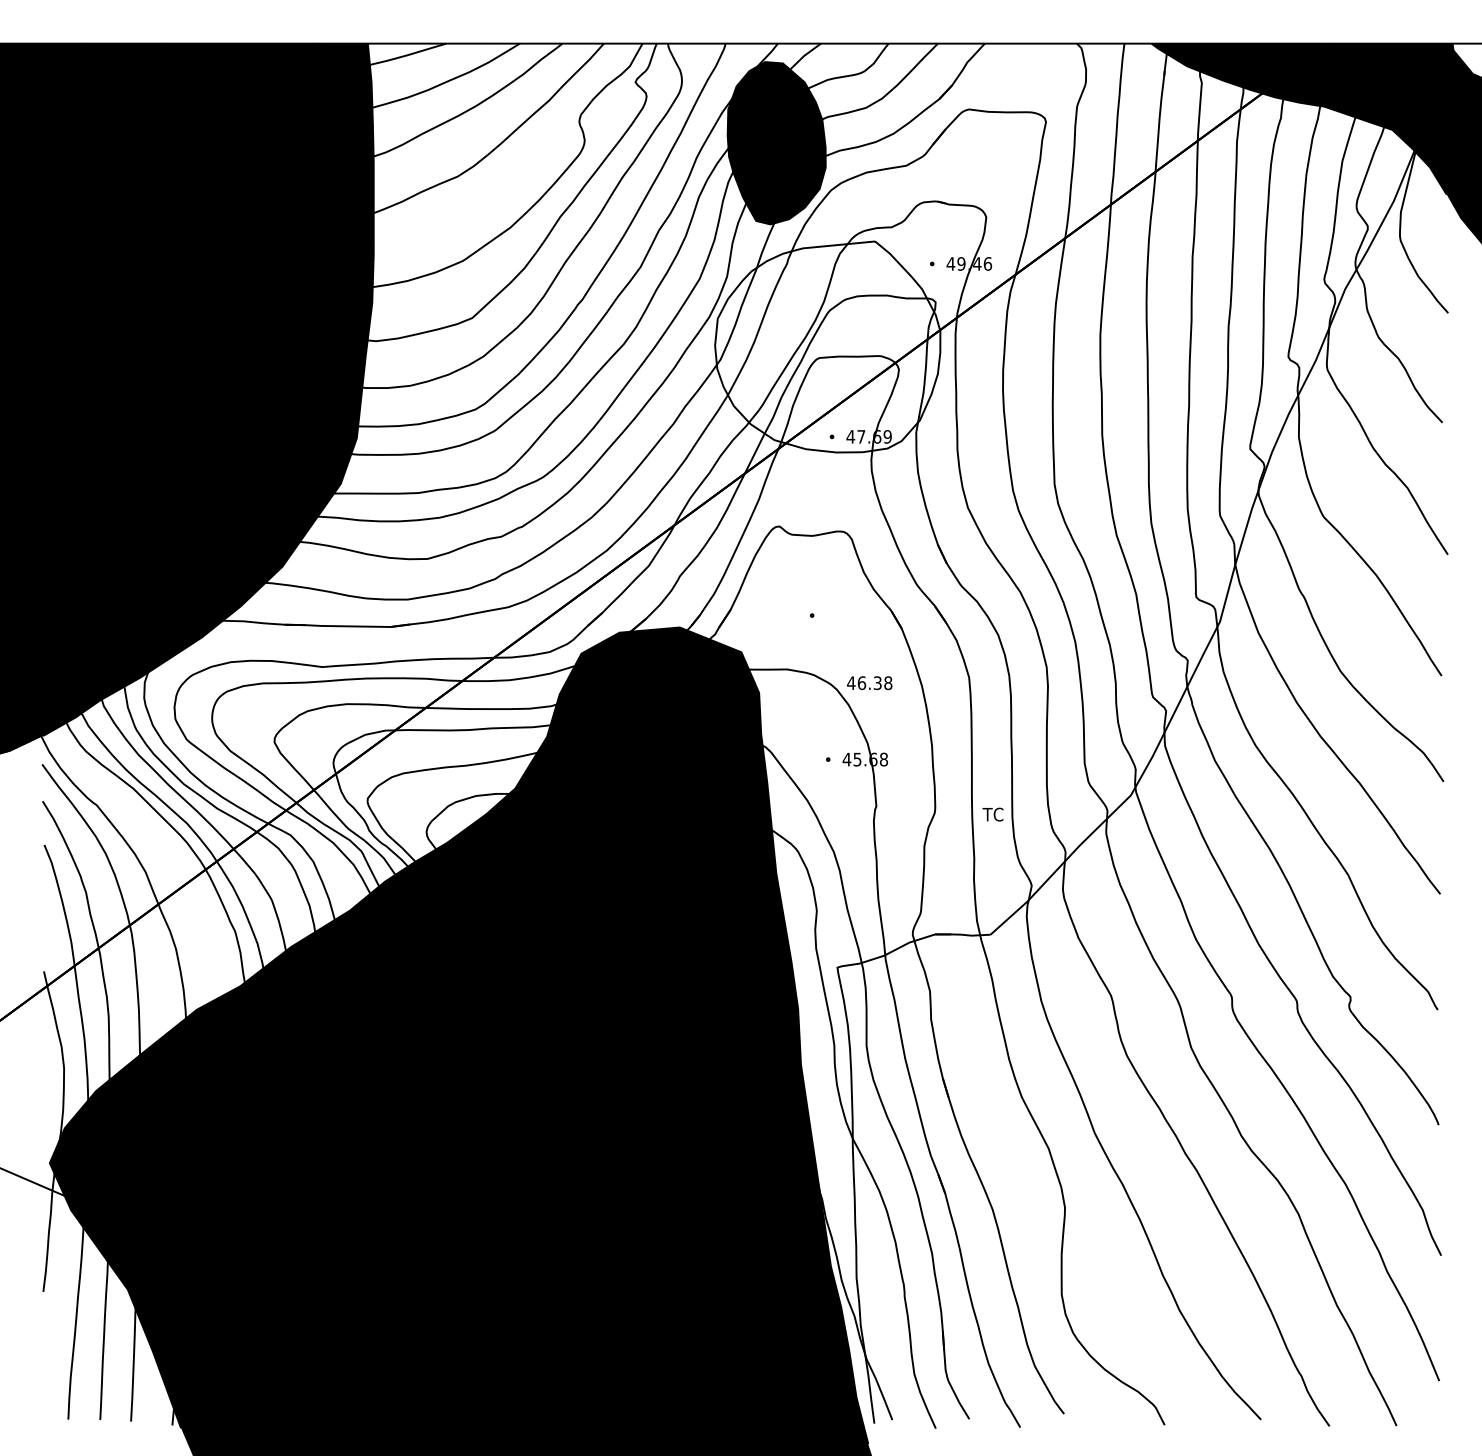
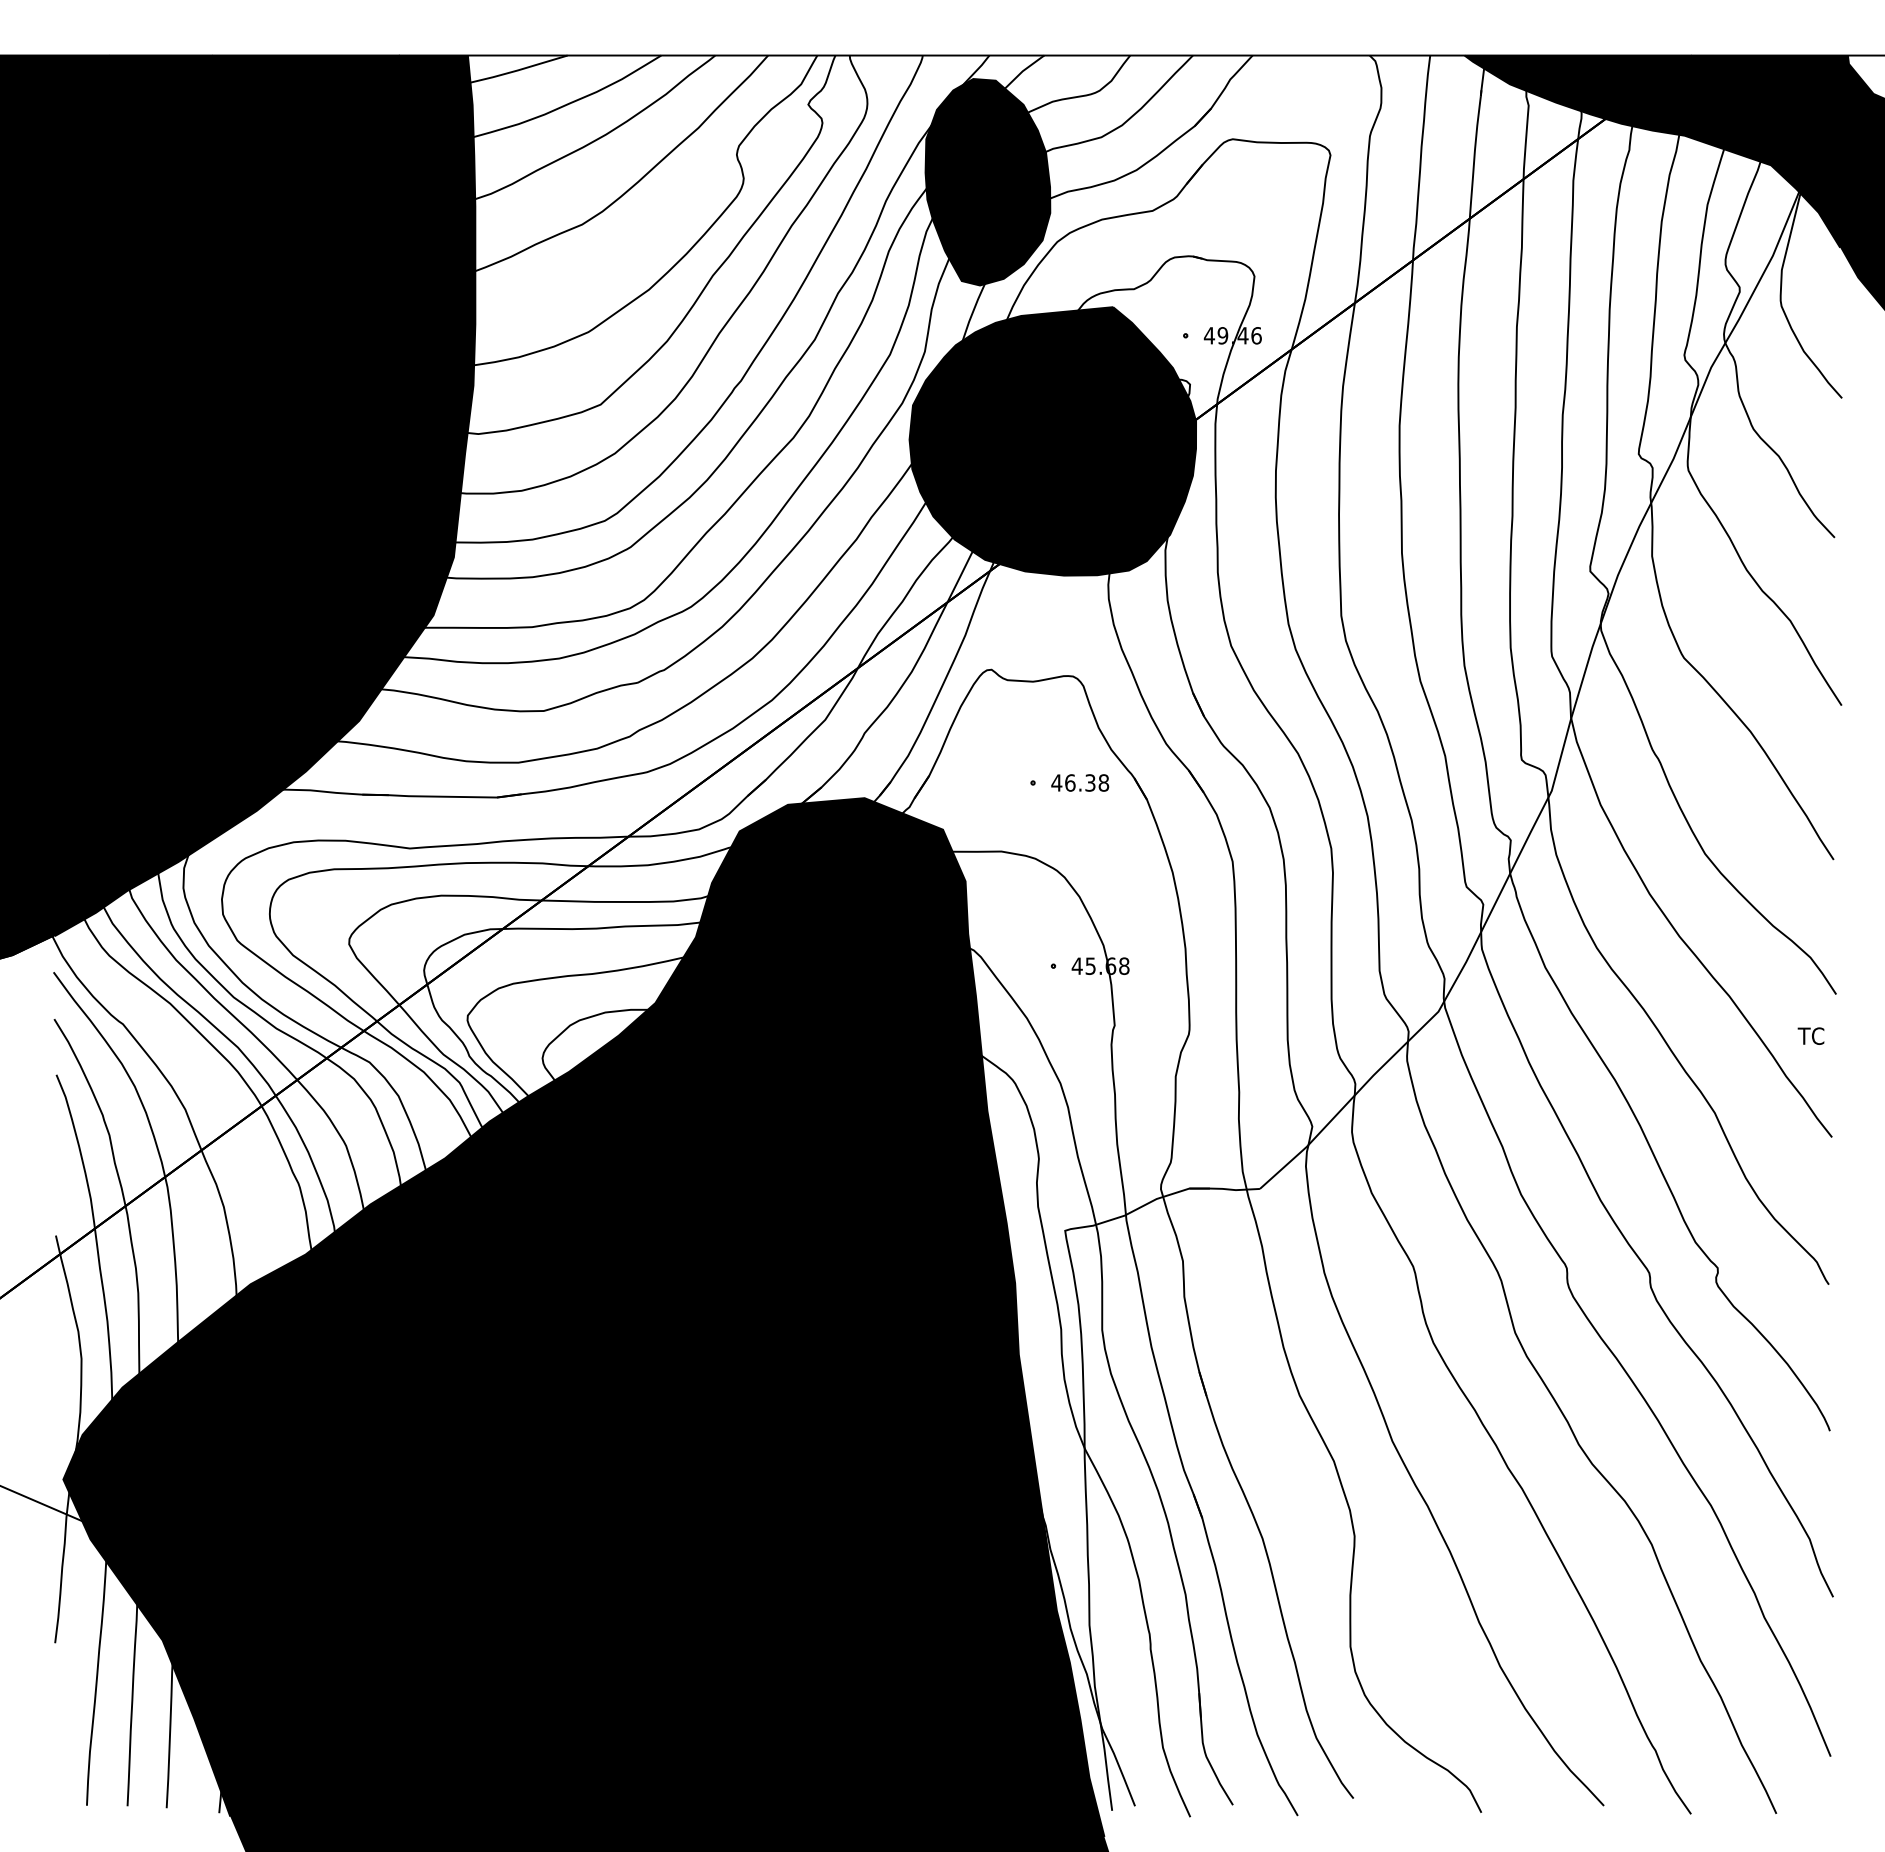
fill: (827, 347) -> (1052, 441), added
text: (869, 682) -> (1080, 782), moved
text: (992, 814) -> (1810, 1035), moved

